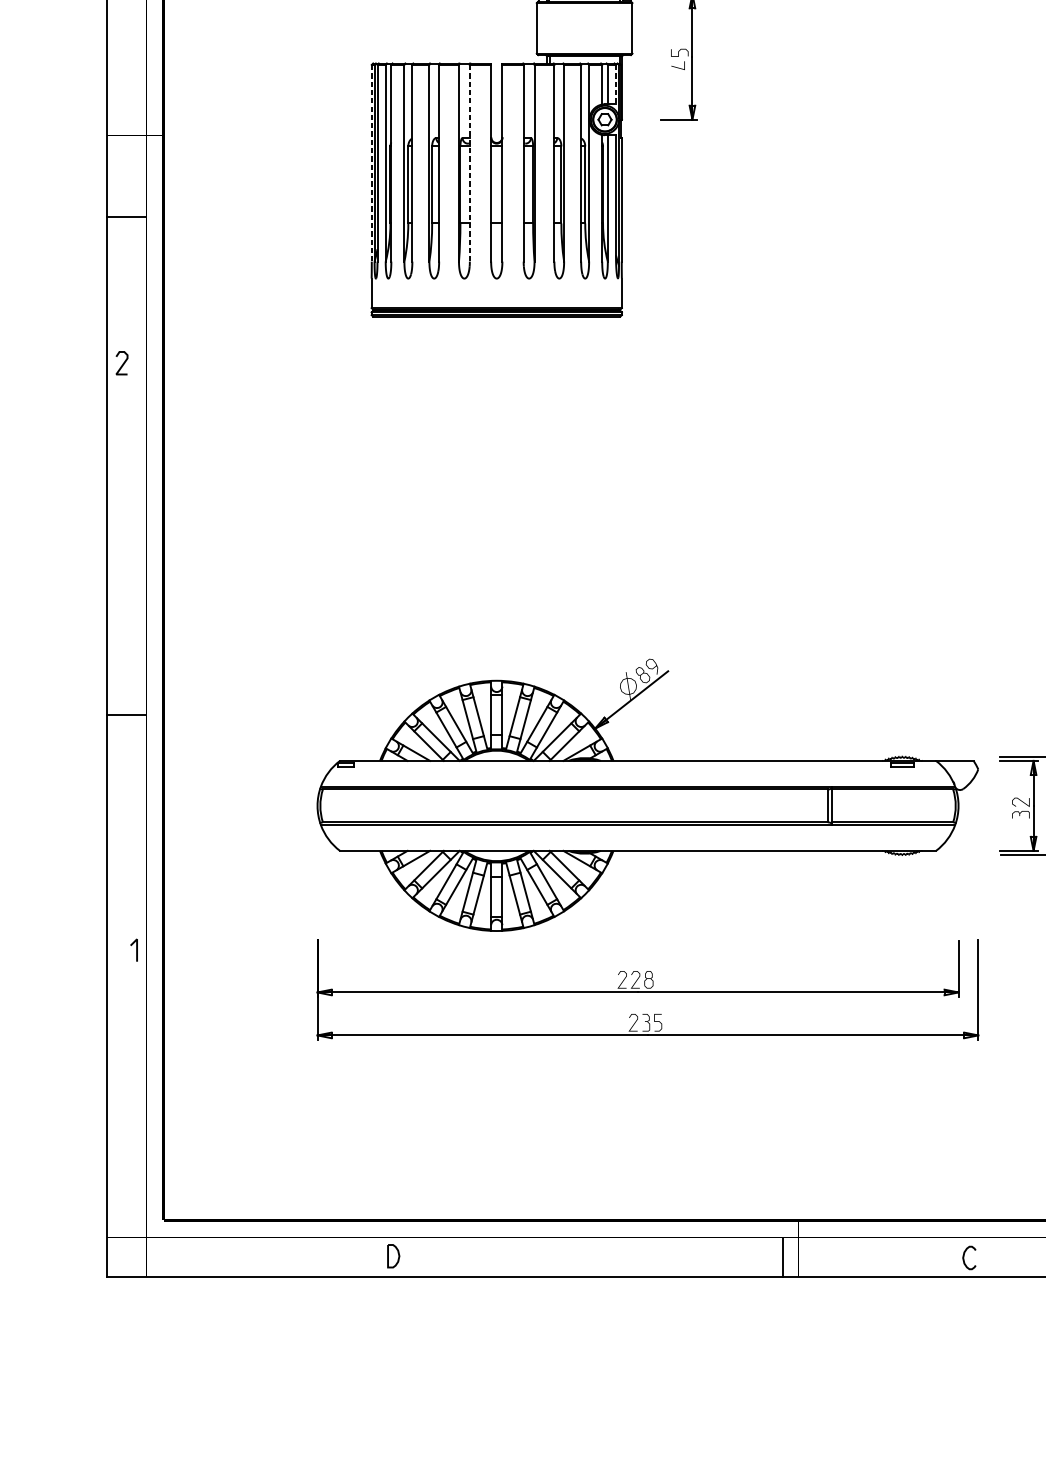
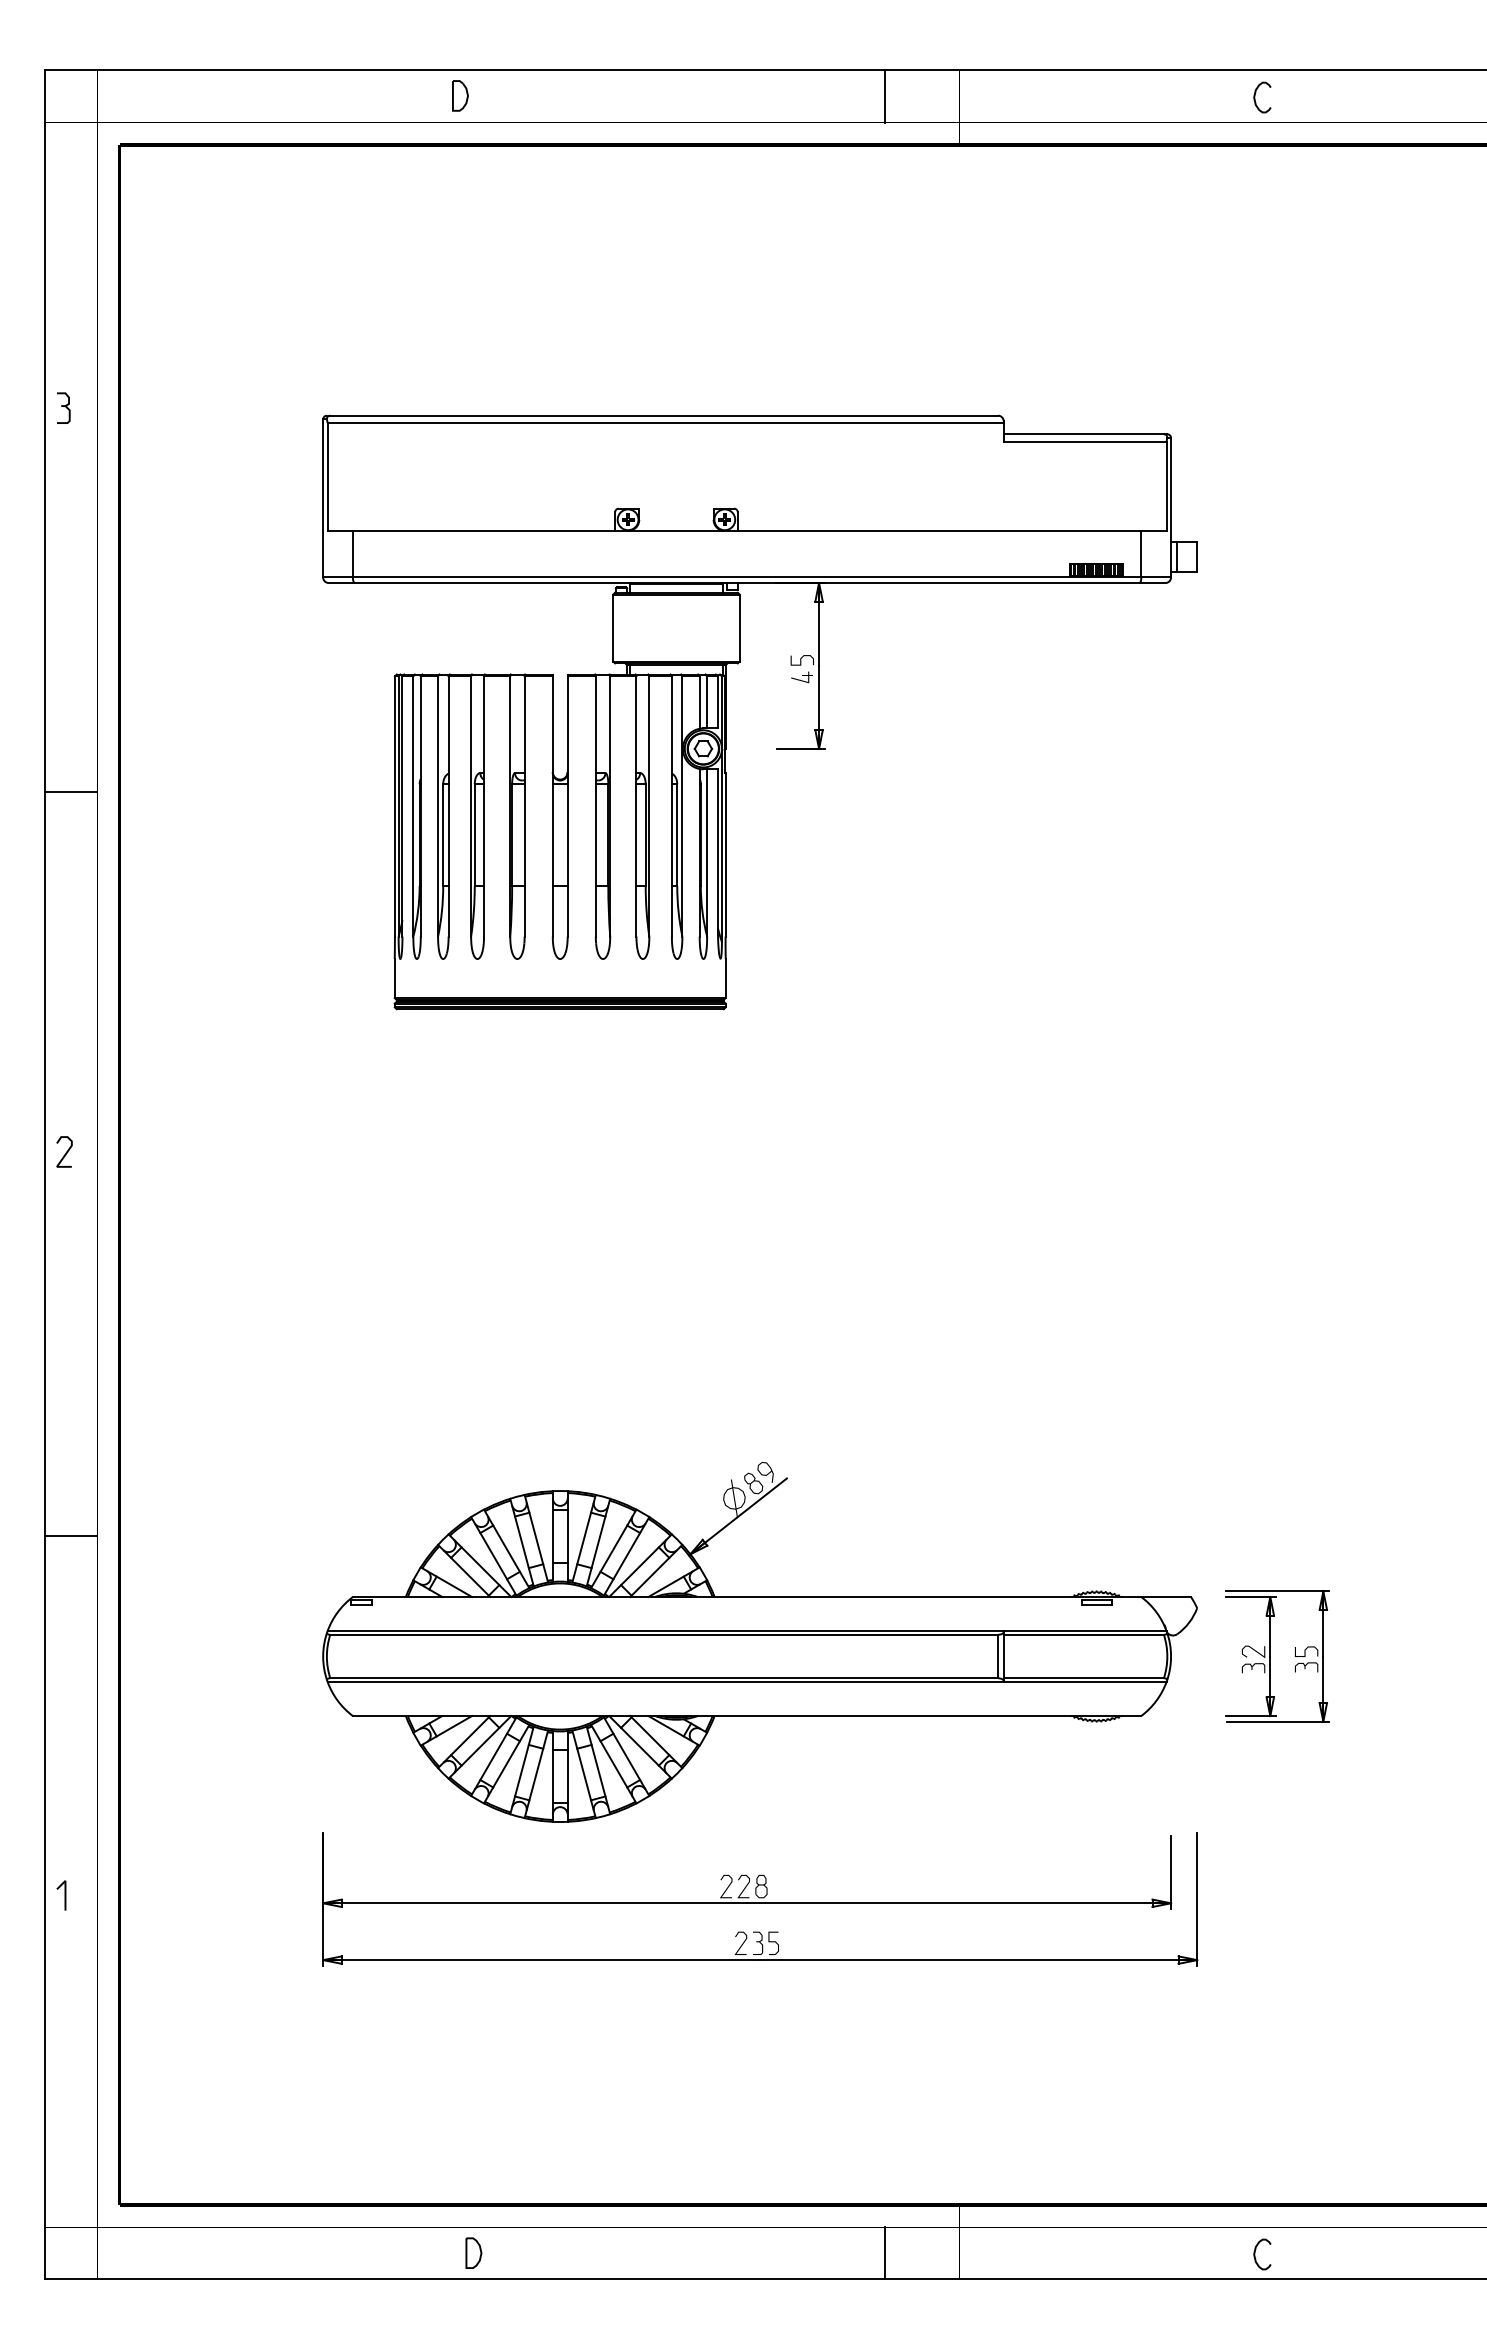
line: (615, 84) -> (717, 702), dashed -> solid
line: (371, 163) -> (394, 806), dashed -> solid
line: (469, 163) -> (524, 806), dashed -> solid
line: (126, 217) -> (70, 792), moved
curve: (122, 363) -> (65, 1152), moved
line: (136, 950) -> (64, 1895), moved
part: (393, 1255) -> (473, 2252), moved
line: (782, 1257) -> (885, 2253), moved
curve: (964, 1257) -> (1255, 2254), moved

